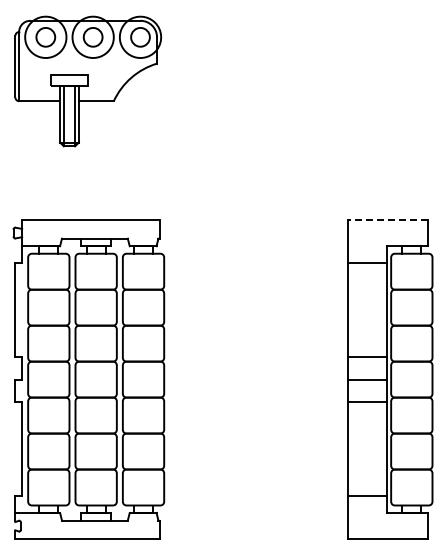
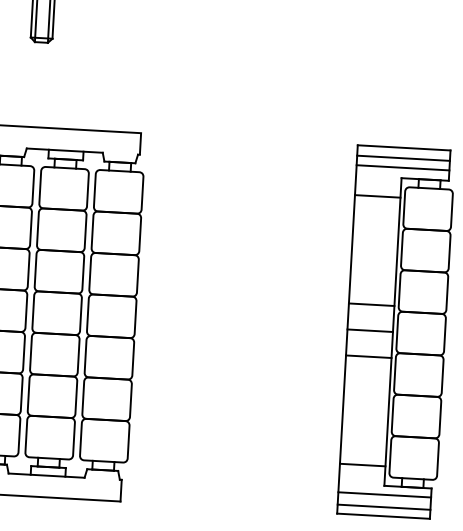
line: (387, 219) -> (403, 147), dashed -> solid
line: (387, 228) -> (402, 157), added
line: (387, 237) -> (402, 168), added
line: (387, 520) -> (384, 494), added
line: (387, 531) -> (383, 507), added

